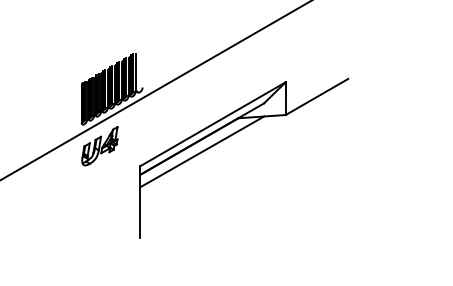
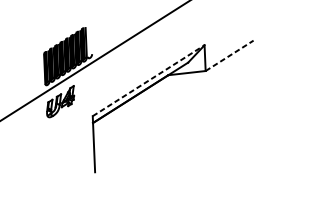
line: (317, 96) -> (230, 55), solid -> dashed
line: (213, 124) -> (149, 80), solid -> dashed
line: (202, 151) -> (141, 102), removed

